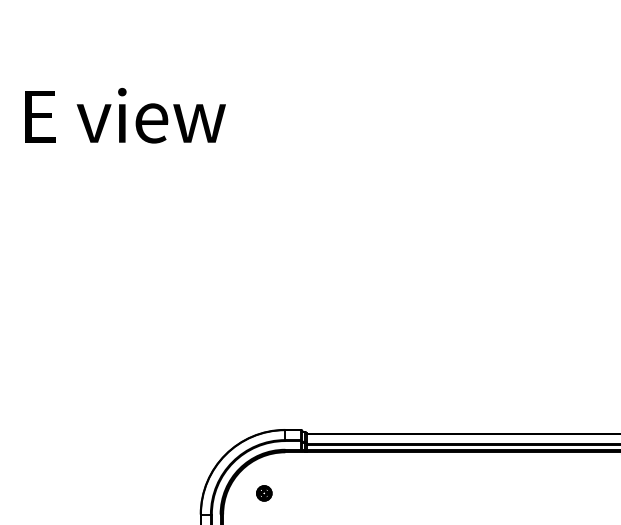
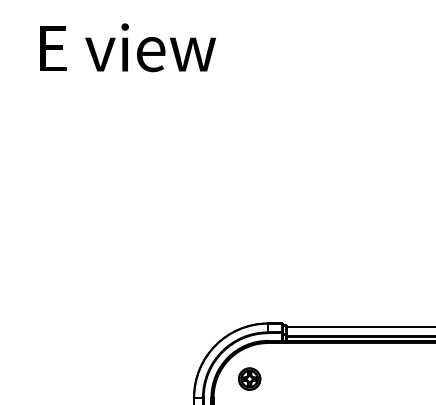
part: (264, 493) -> (249, 379), size x1.67

